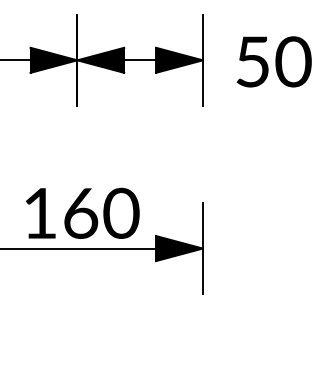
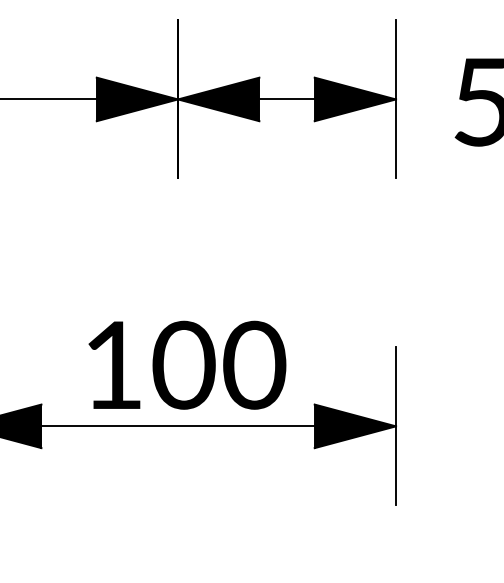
text: (80, 212) -> (183, 363), 160 -> 100

